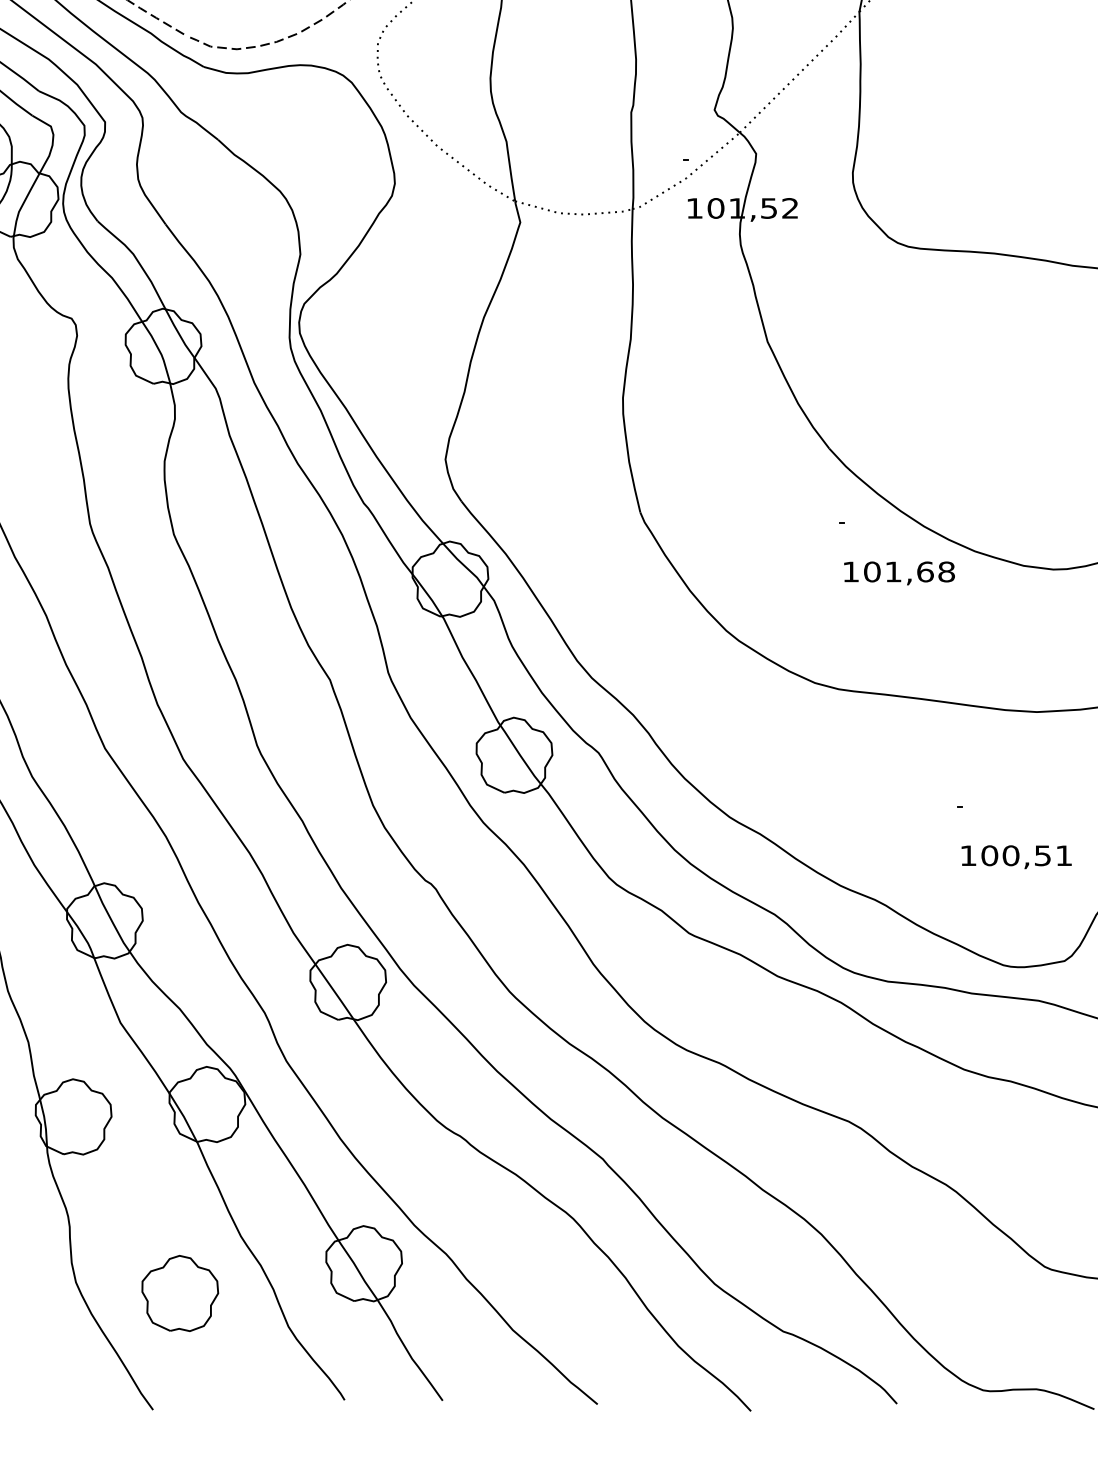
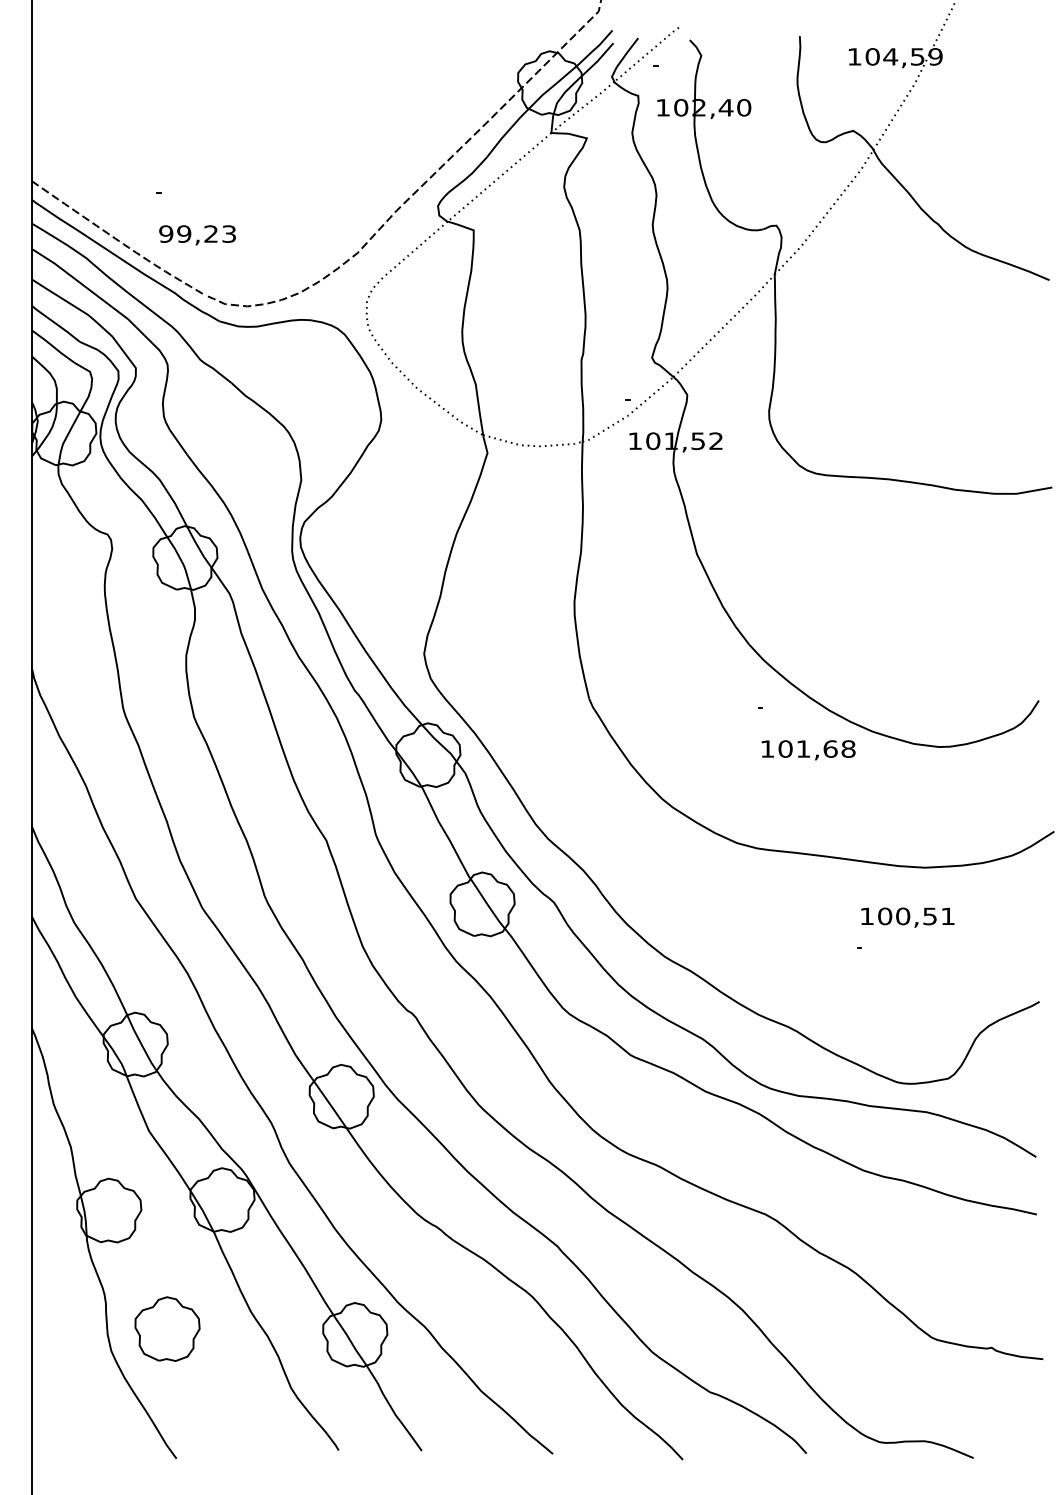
text: (1016, 857) -> (907, 917), moved
part: (180, 1292) -> (167, 1328), moved

